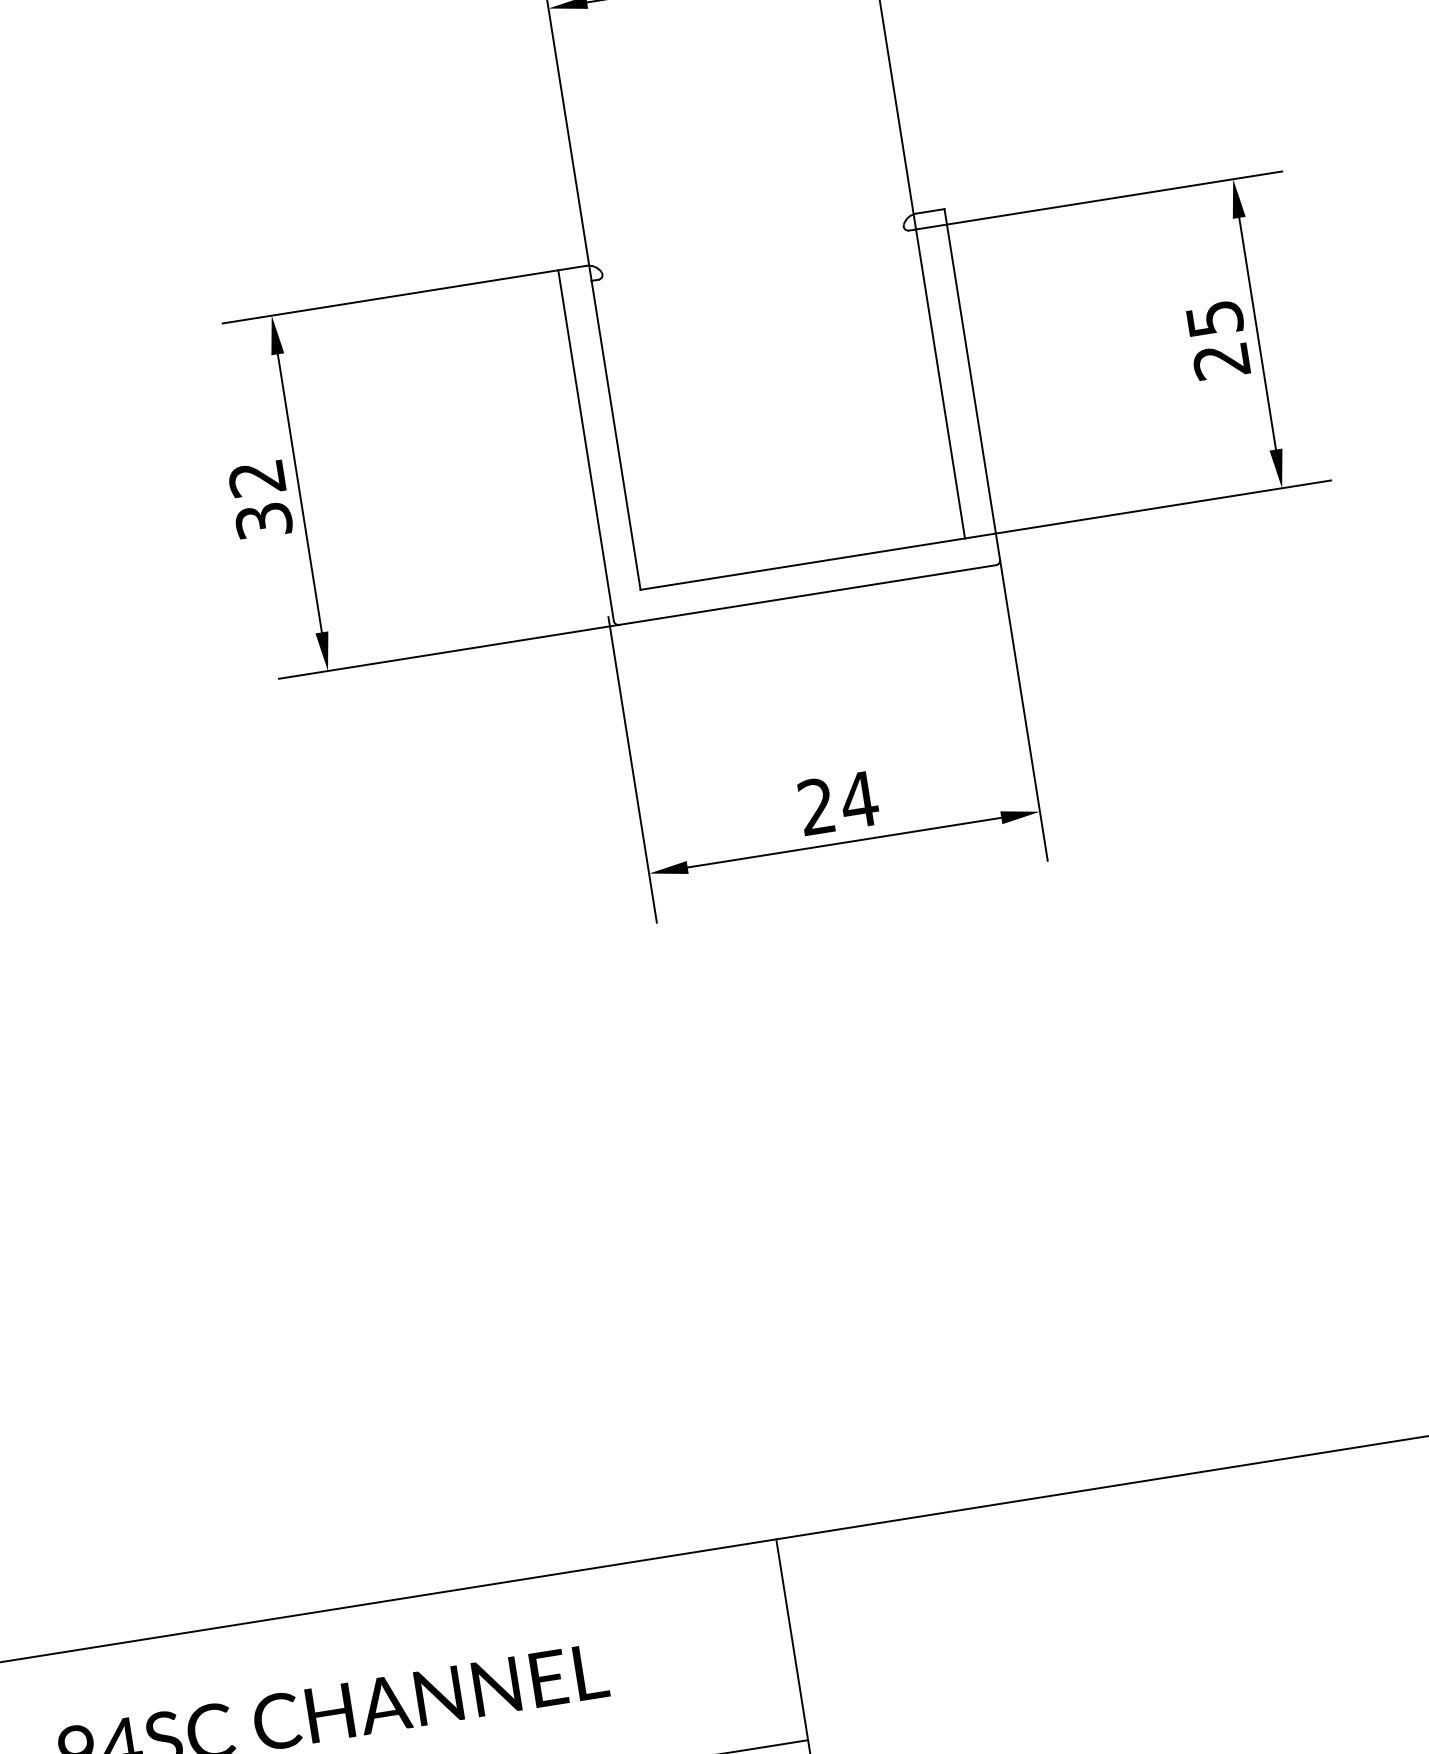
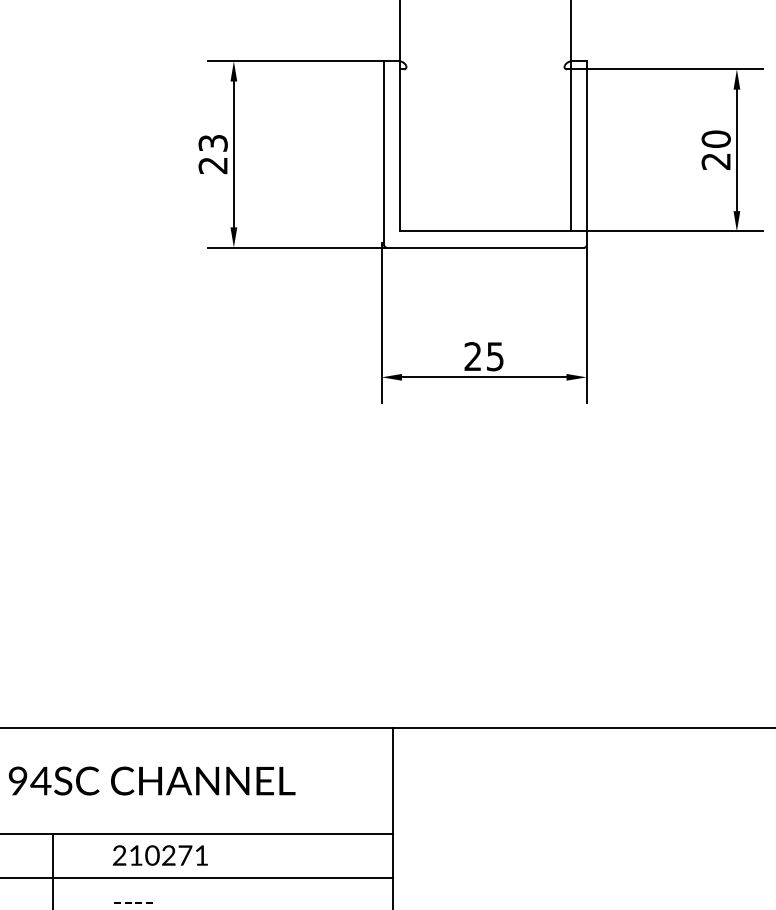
text: (1213, 317) -> (715, 138), 25 -> 20
text: (259, 499) -> (212, 154), 32 -> 23
text: (859, 799) -> (495, 356), 24 -> 25

